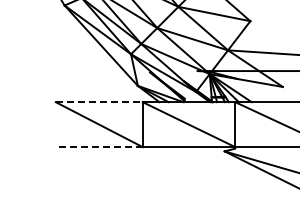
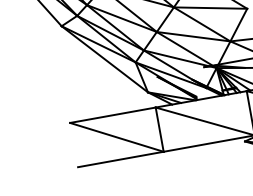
line: (99, 102) -> (113, 115), dashed -> solid
line: (98, 147) -> (120, 159), dashed -> solid

